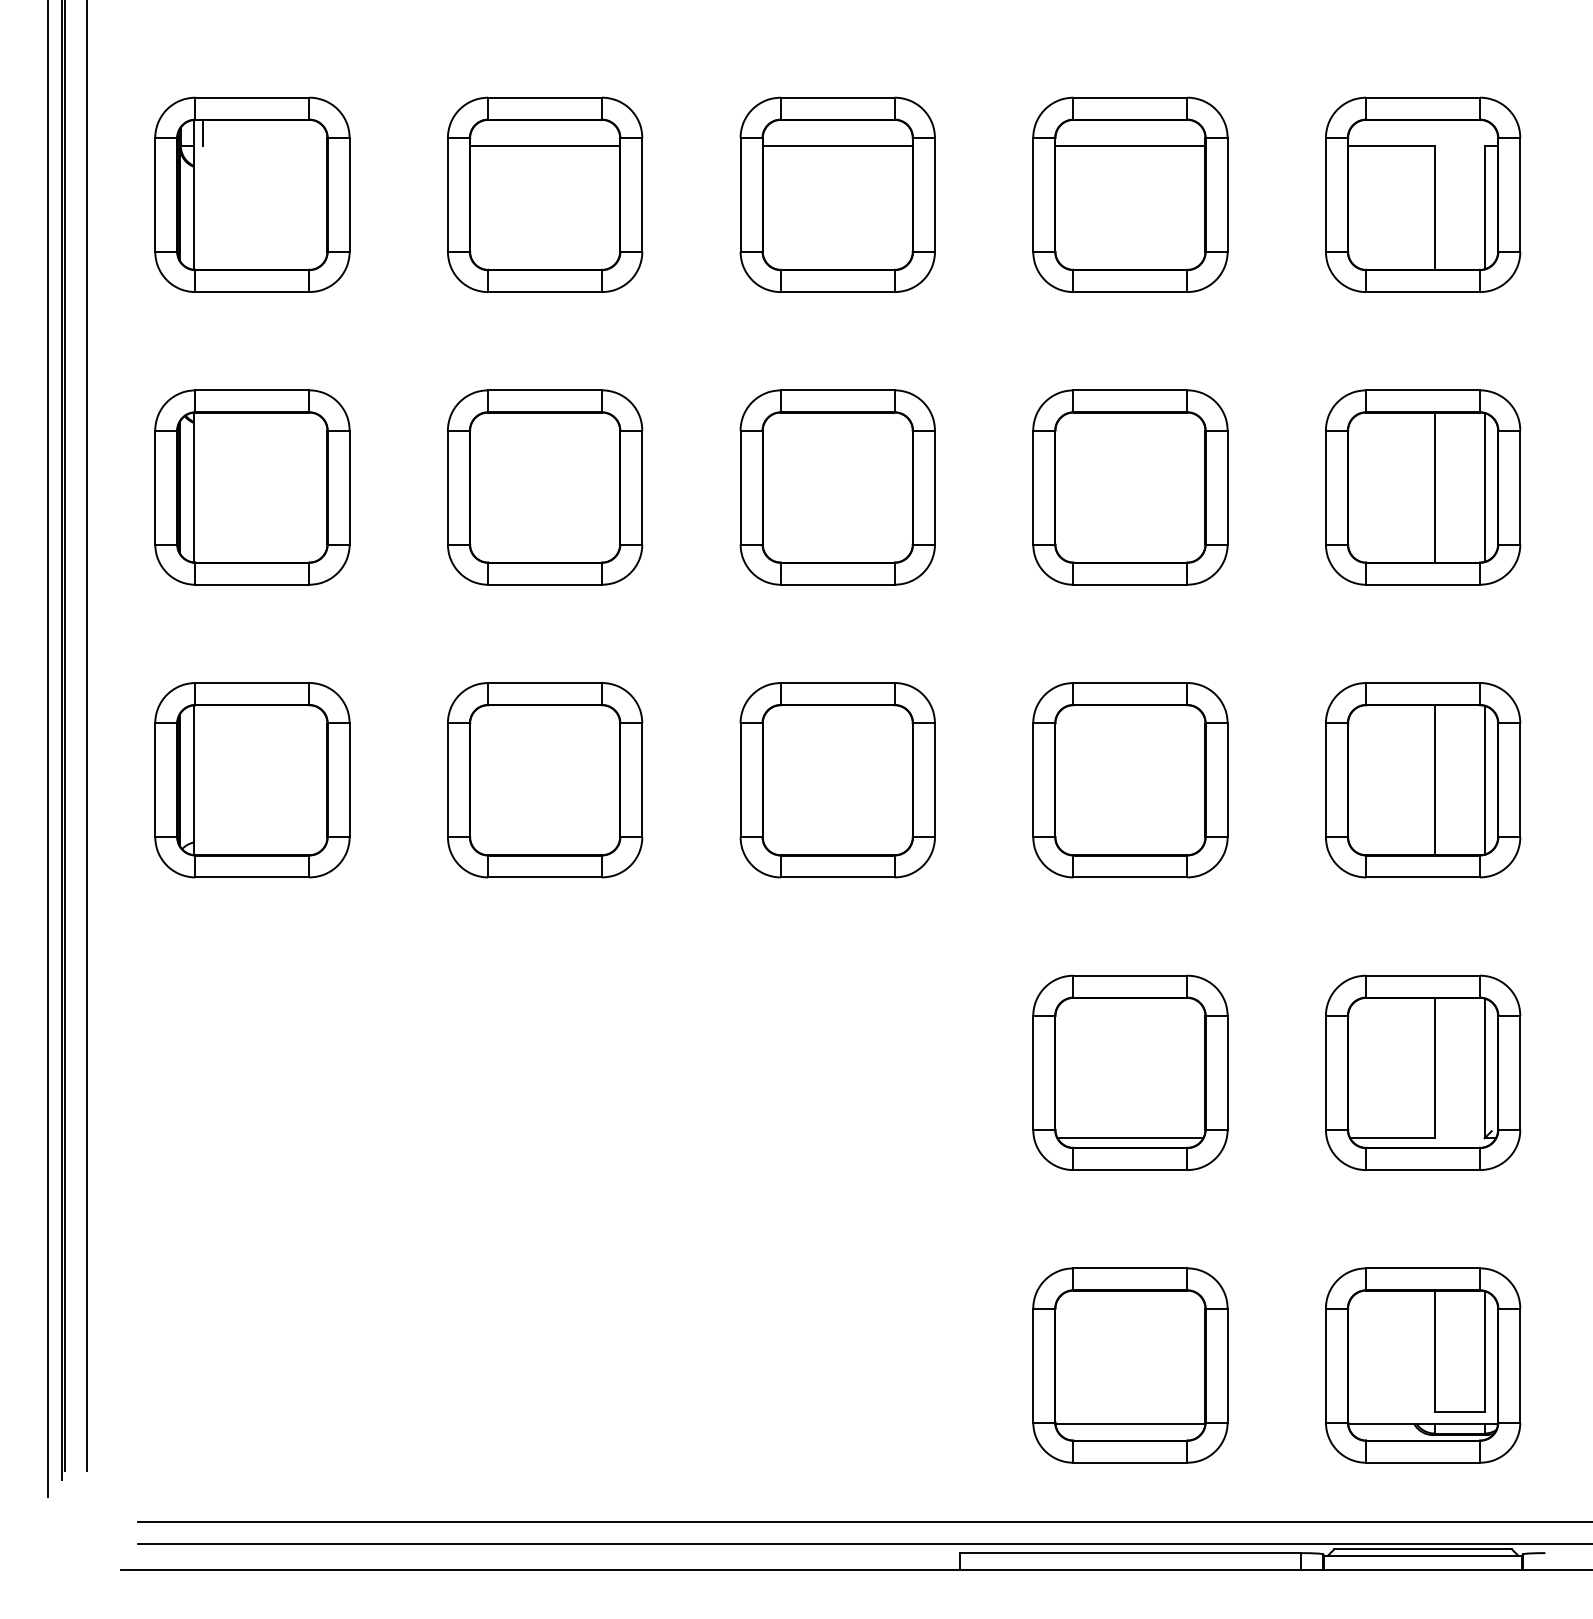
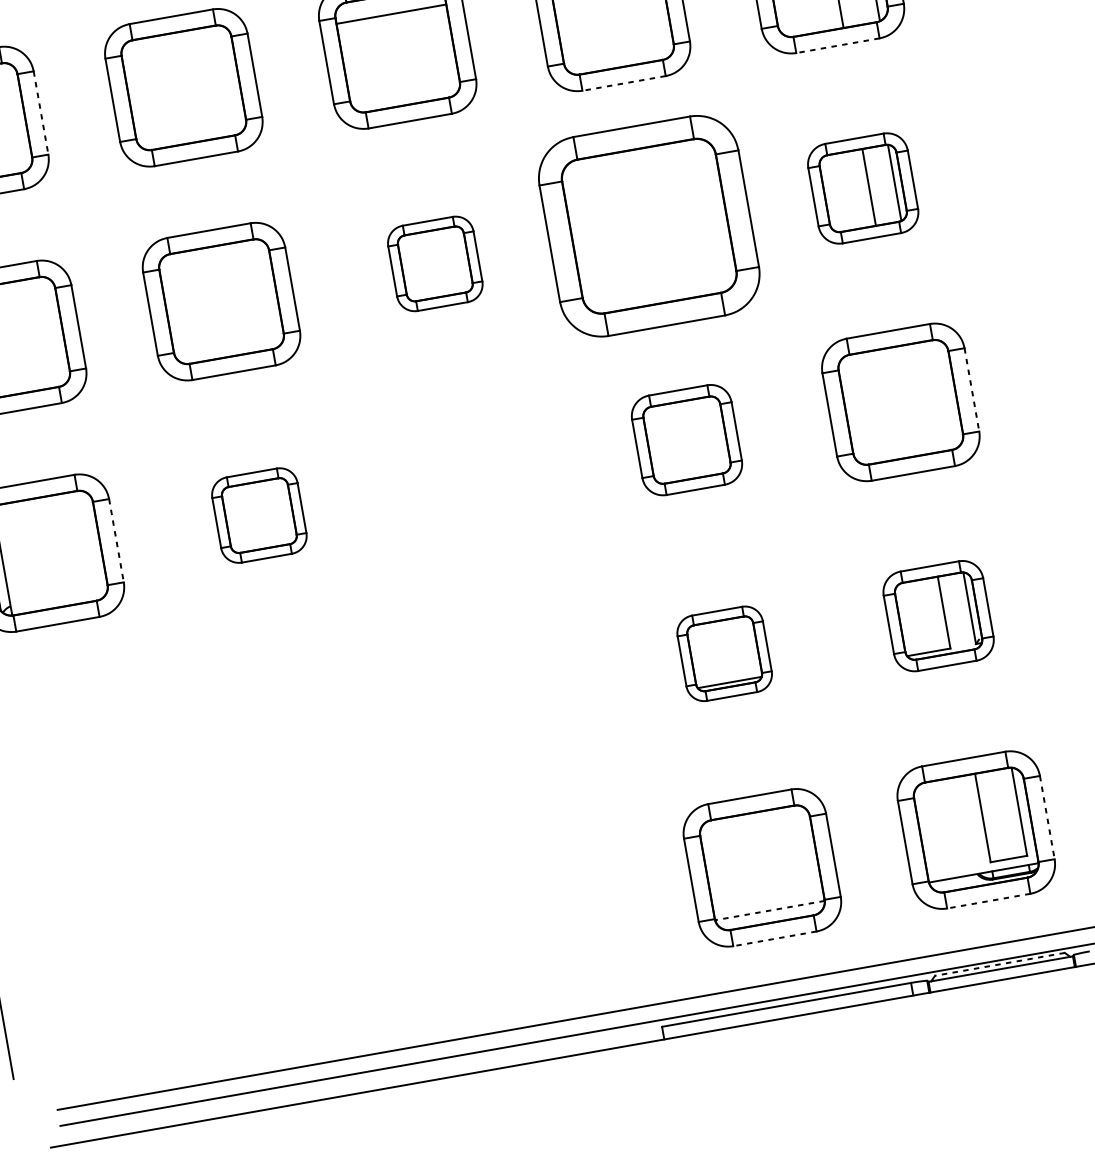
line: (545, 145) -> (177, 51), removed
line: (349, 194) -> (40, 112), solid -> dashed
line: (1130, 292) -> (624, 83), solid -> dashed
line: (1423, 292) -> (838, 45), solid -> dashed
part: (837, 487) -> (435, 263), size x0.6
part: (1130, 487) -> (649, 226), size x1.4
part: (1423, 487) -> (863, 188), size x0.7
line: (1484, 779) -> (945, 393), removed
line: (349, 780) -> (116, 540), solid -> dashed
part: (545, 780) -> (259, 515), size x0.6
part: (837, 780) -> (472, 478), removed
part: (1130, 780) -> (687, 440), size x0.7
line: (1434, 780) -> (909, 401), removed
line: (1520, 780) -> (972, 390), solid -> dashed
part: (1130, 1072) -> (724, 653), size x0.6
part: (1423, 1072) -> (938, 615), size x0.7
line: (1520, 1365) -> (1047, 817), solid -> dashed
line: (1130, 1424) -> (770, 910), solid -> dashed
line: (1130, 1462) -> (774, 938), solid -> dashed
line: (1423, 1462) -> (989, 900), solid -> dashed
line: (1423, 1549) -> (1000, 964), solid -> dashed

